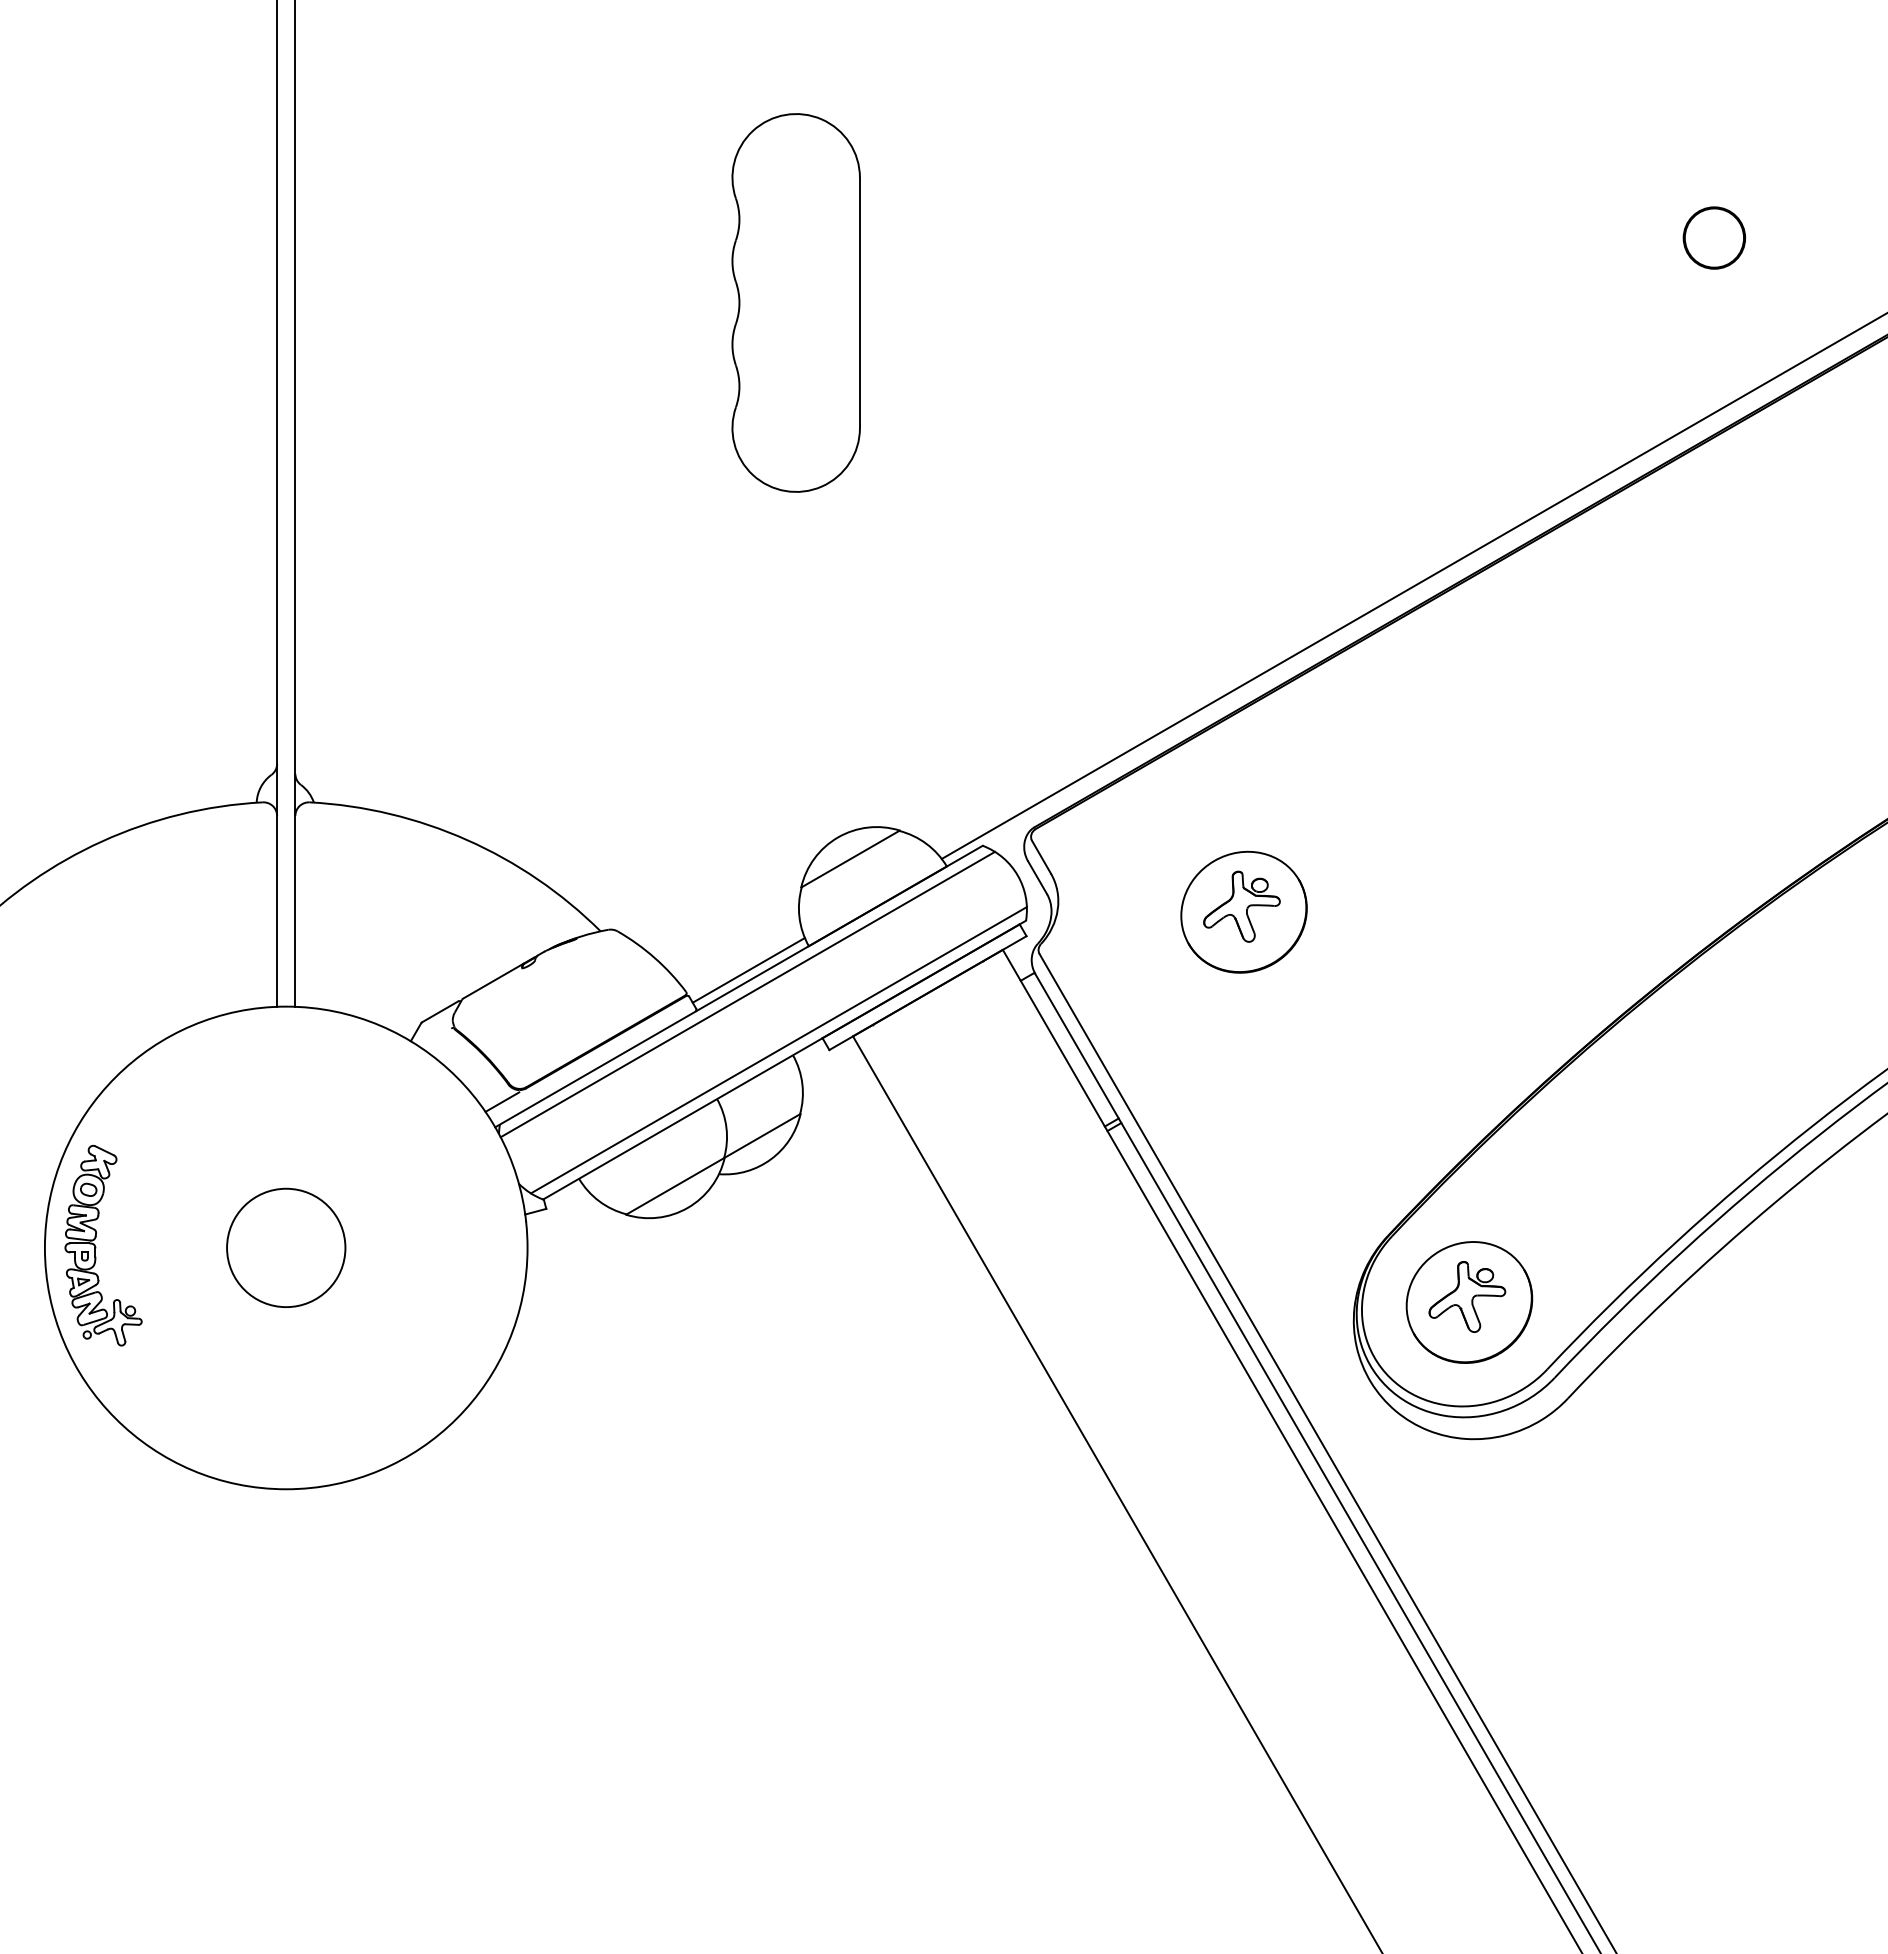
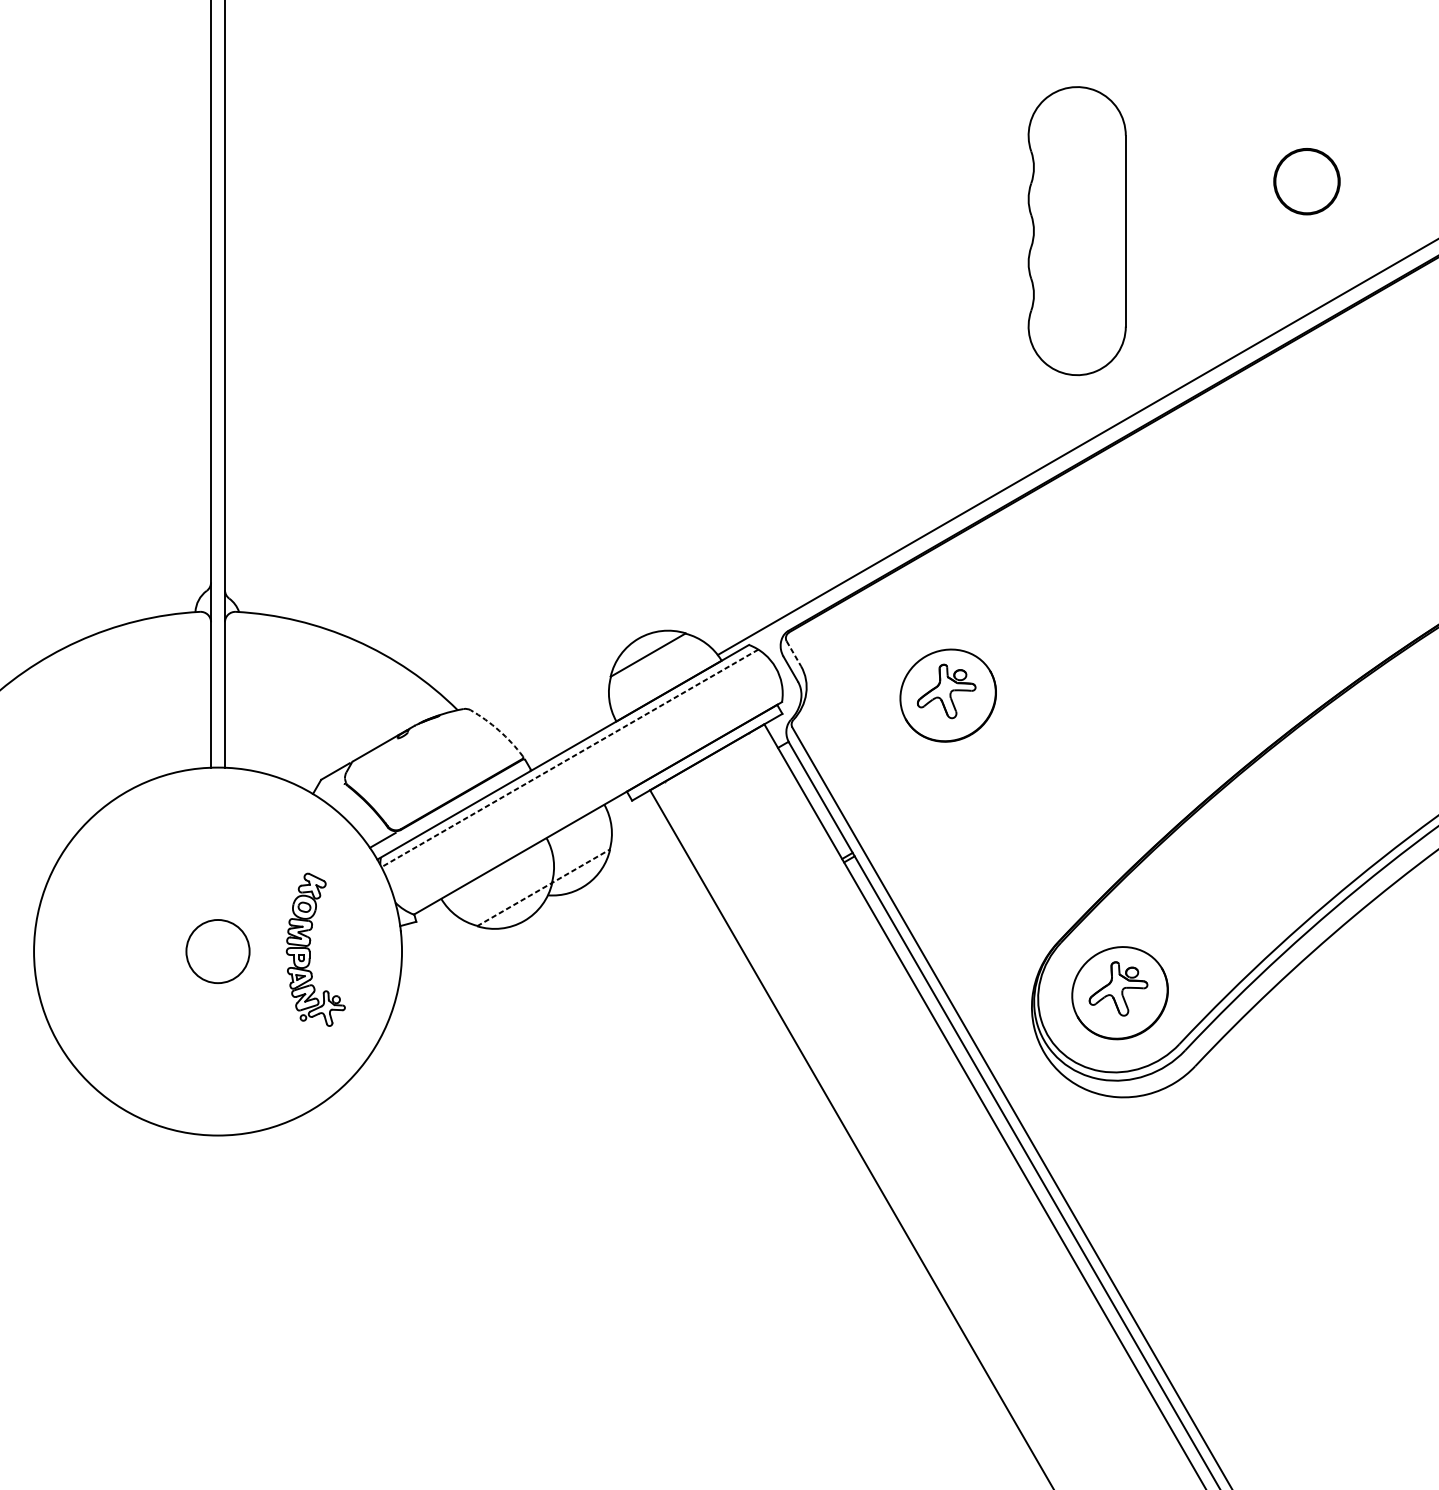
part: (1713, 237) -> (1306, 181), size x1.4
part: (795, 302) -> (1076, 230), moved
line: (1041, 857) -> (793, 653), solid -> dashed
arc: (655, 958) -> (499, 730), solid -> dashed
line: (748, 970) -> (570, 740), removed
line: (747, 994) -> (569, 758), solid -> dashed
line: (778, 1050) -> (593, 801), removed
line: (713, 1164) -> (543, 887), solid -> dashed
part: (96, 1246) -> (310, 950), moved
circle: (286, 1247) -> (218, 951), size x0.7

